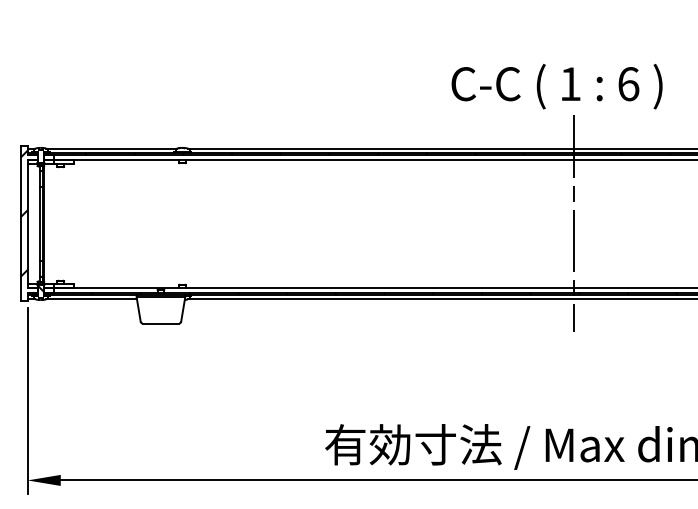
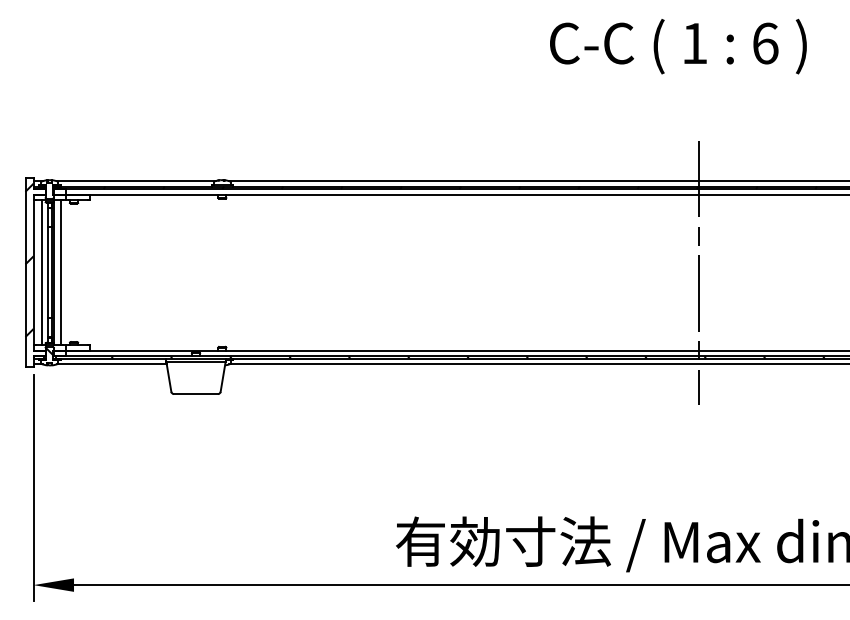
text: (557, 86) -> (678, 46), moved
line: (34, 223) -> (41, 272), added
line: (49, 223) -> (60, 272), added

